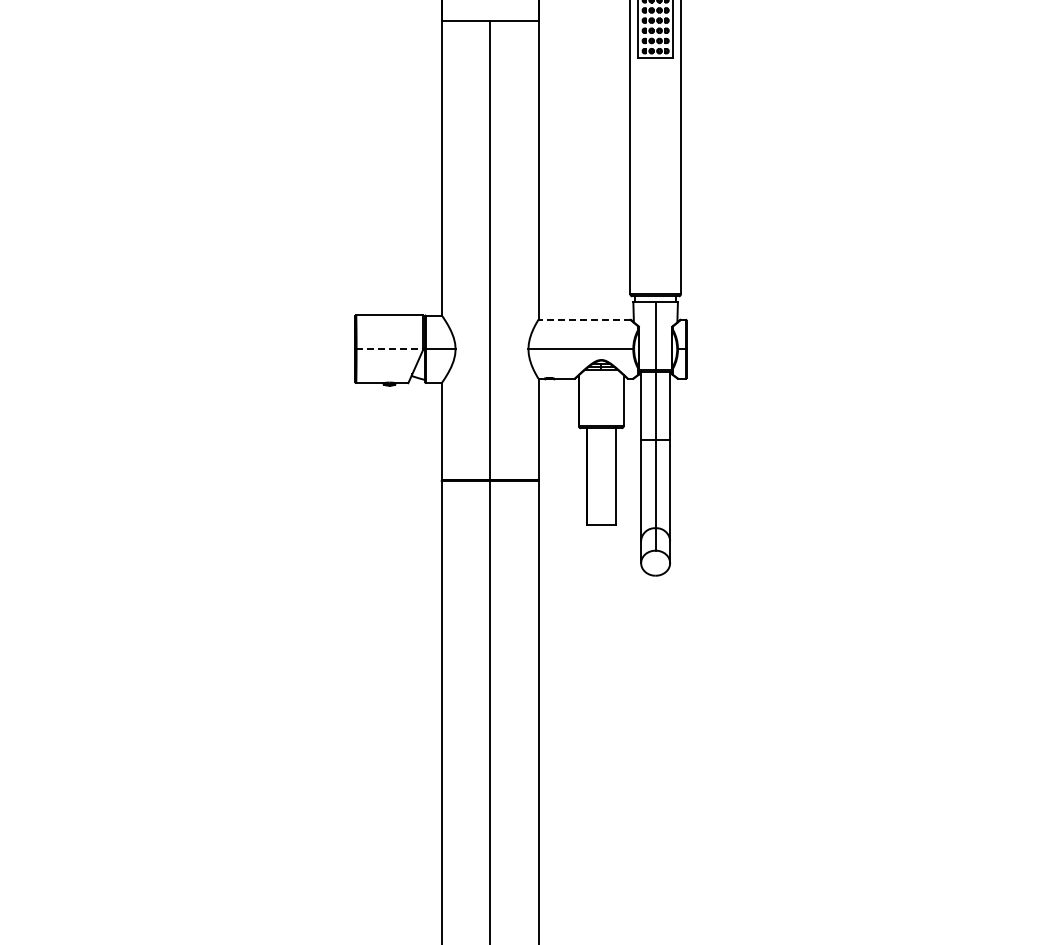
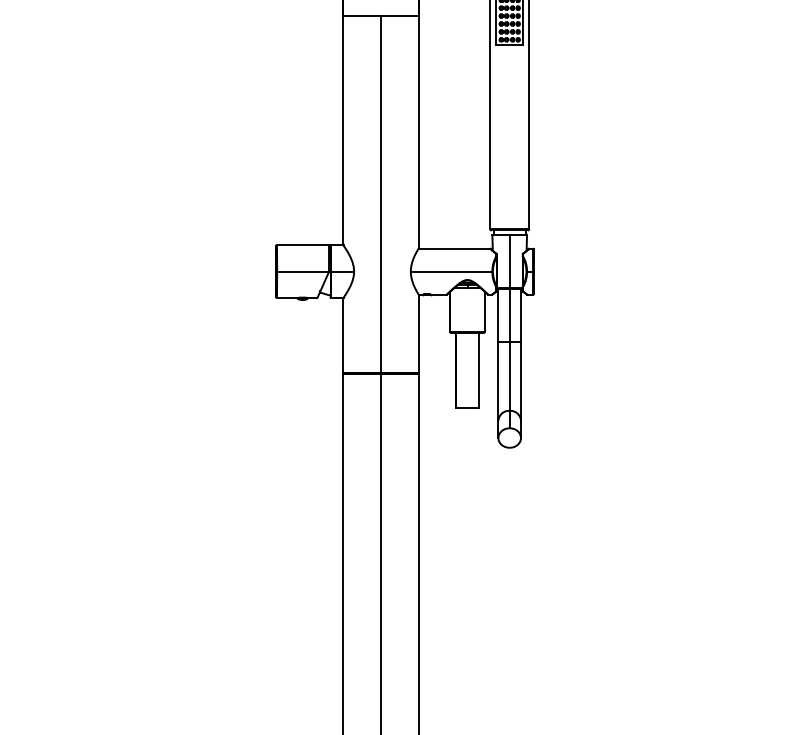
line: (584, 319) -> (454, 248), dashed -> solid
line: (389, 349) -> (302, 271), dashed -> solid

